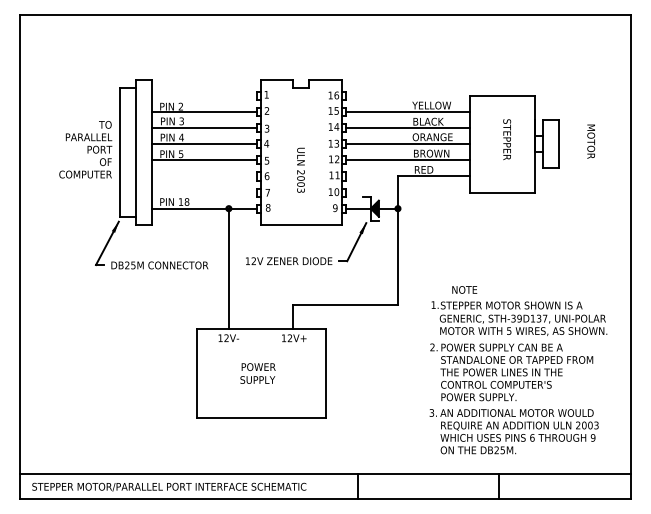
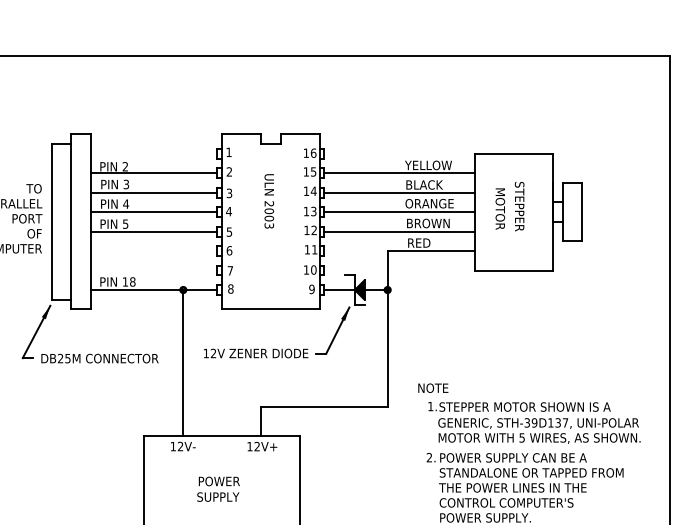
text: (591, 141) -> (500, 208), moved
text: (300, 169) -> (268, 200), moved
text: (464, 289) -> (433, 387), moved

